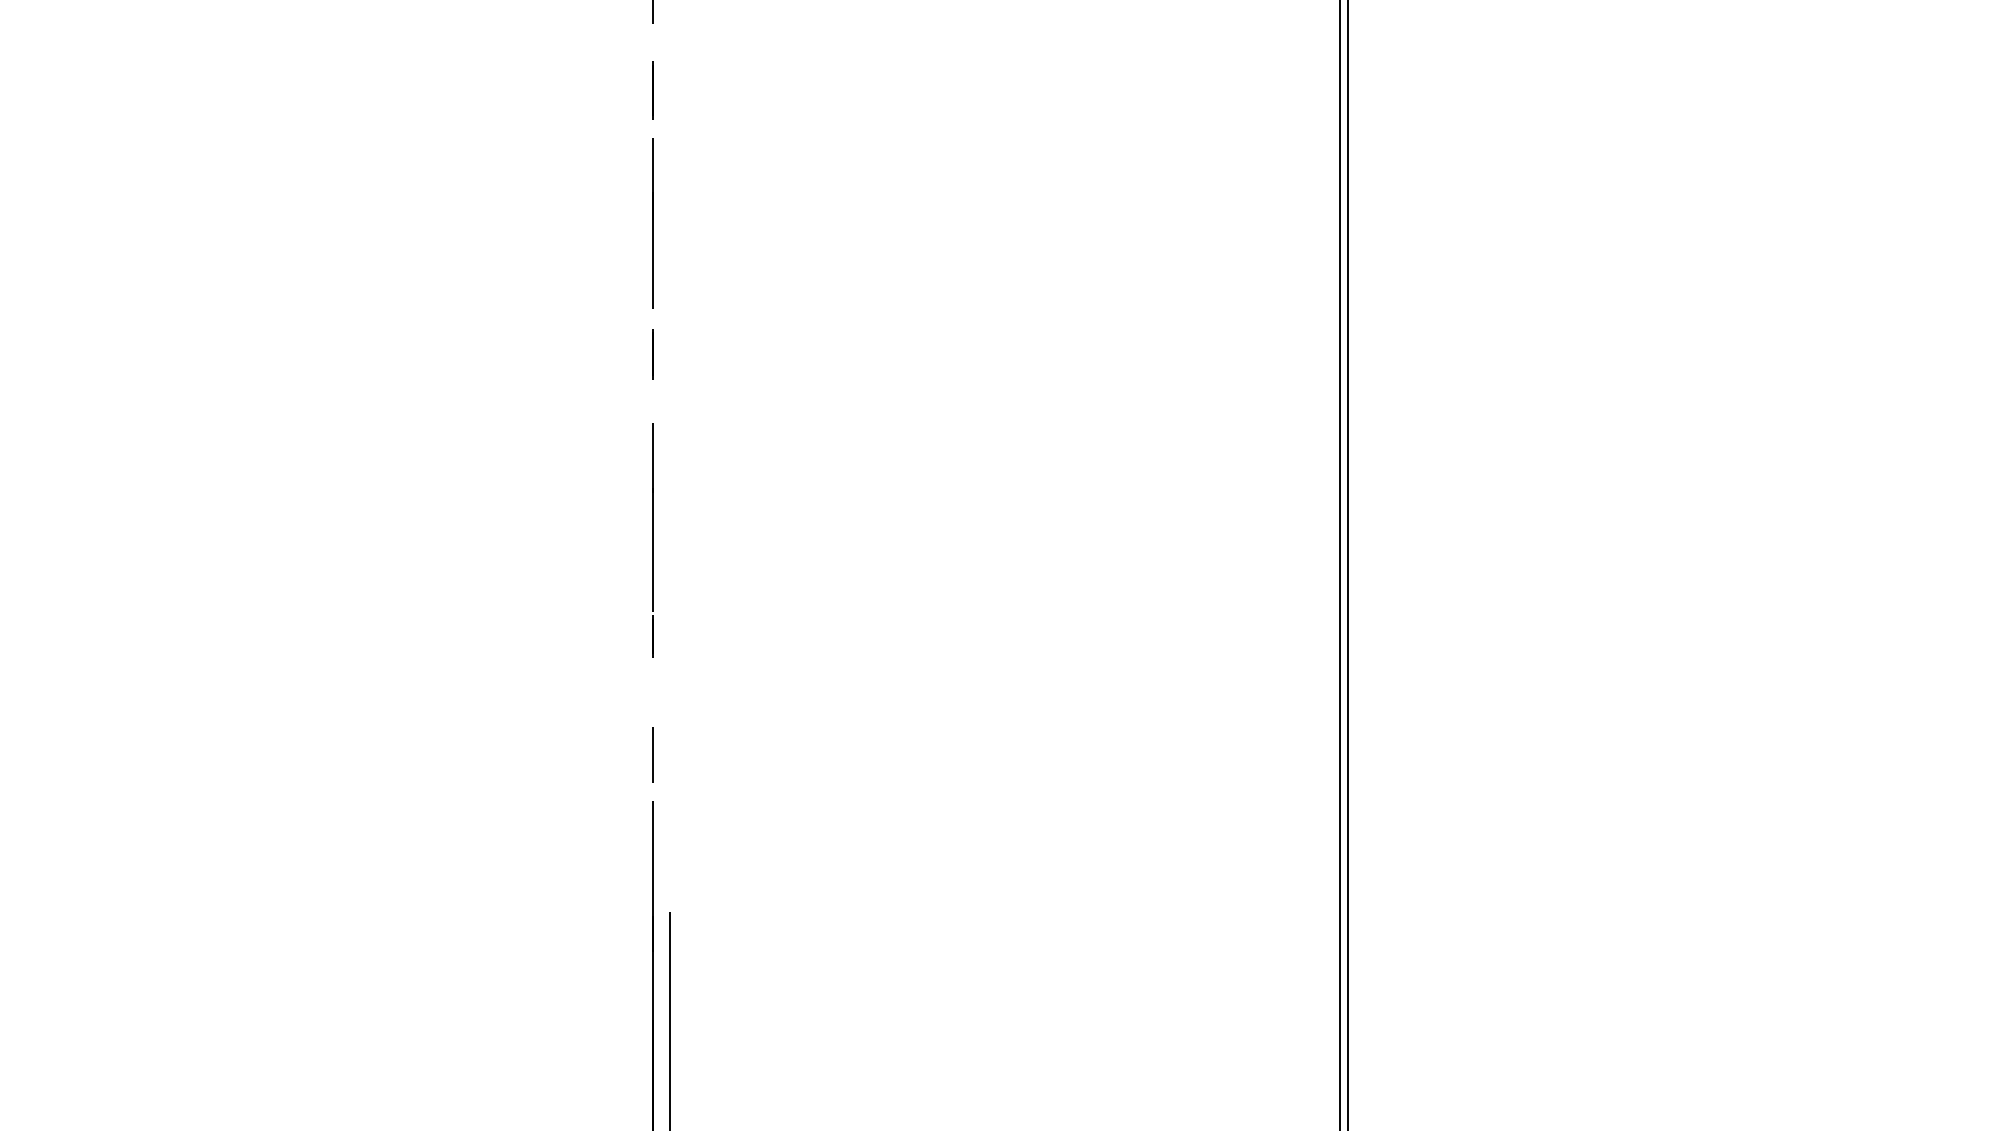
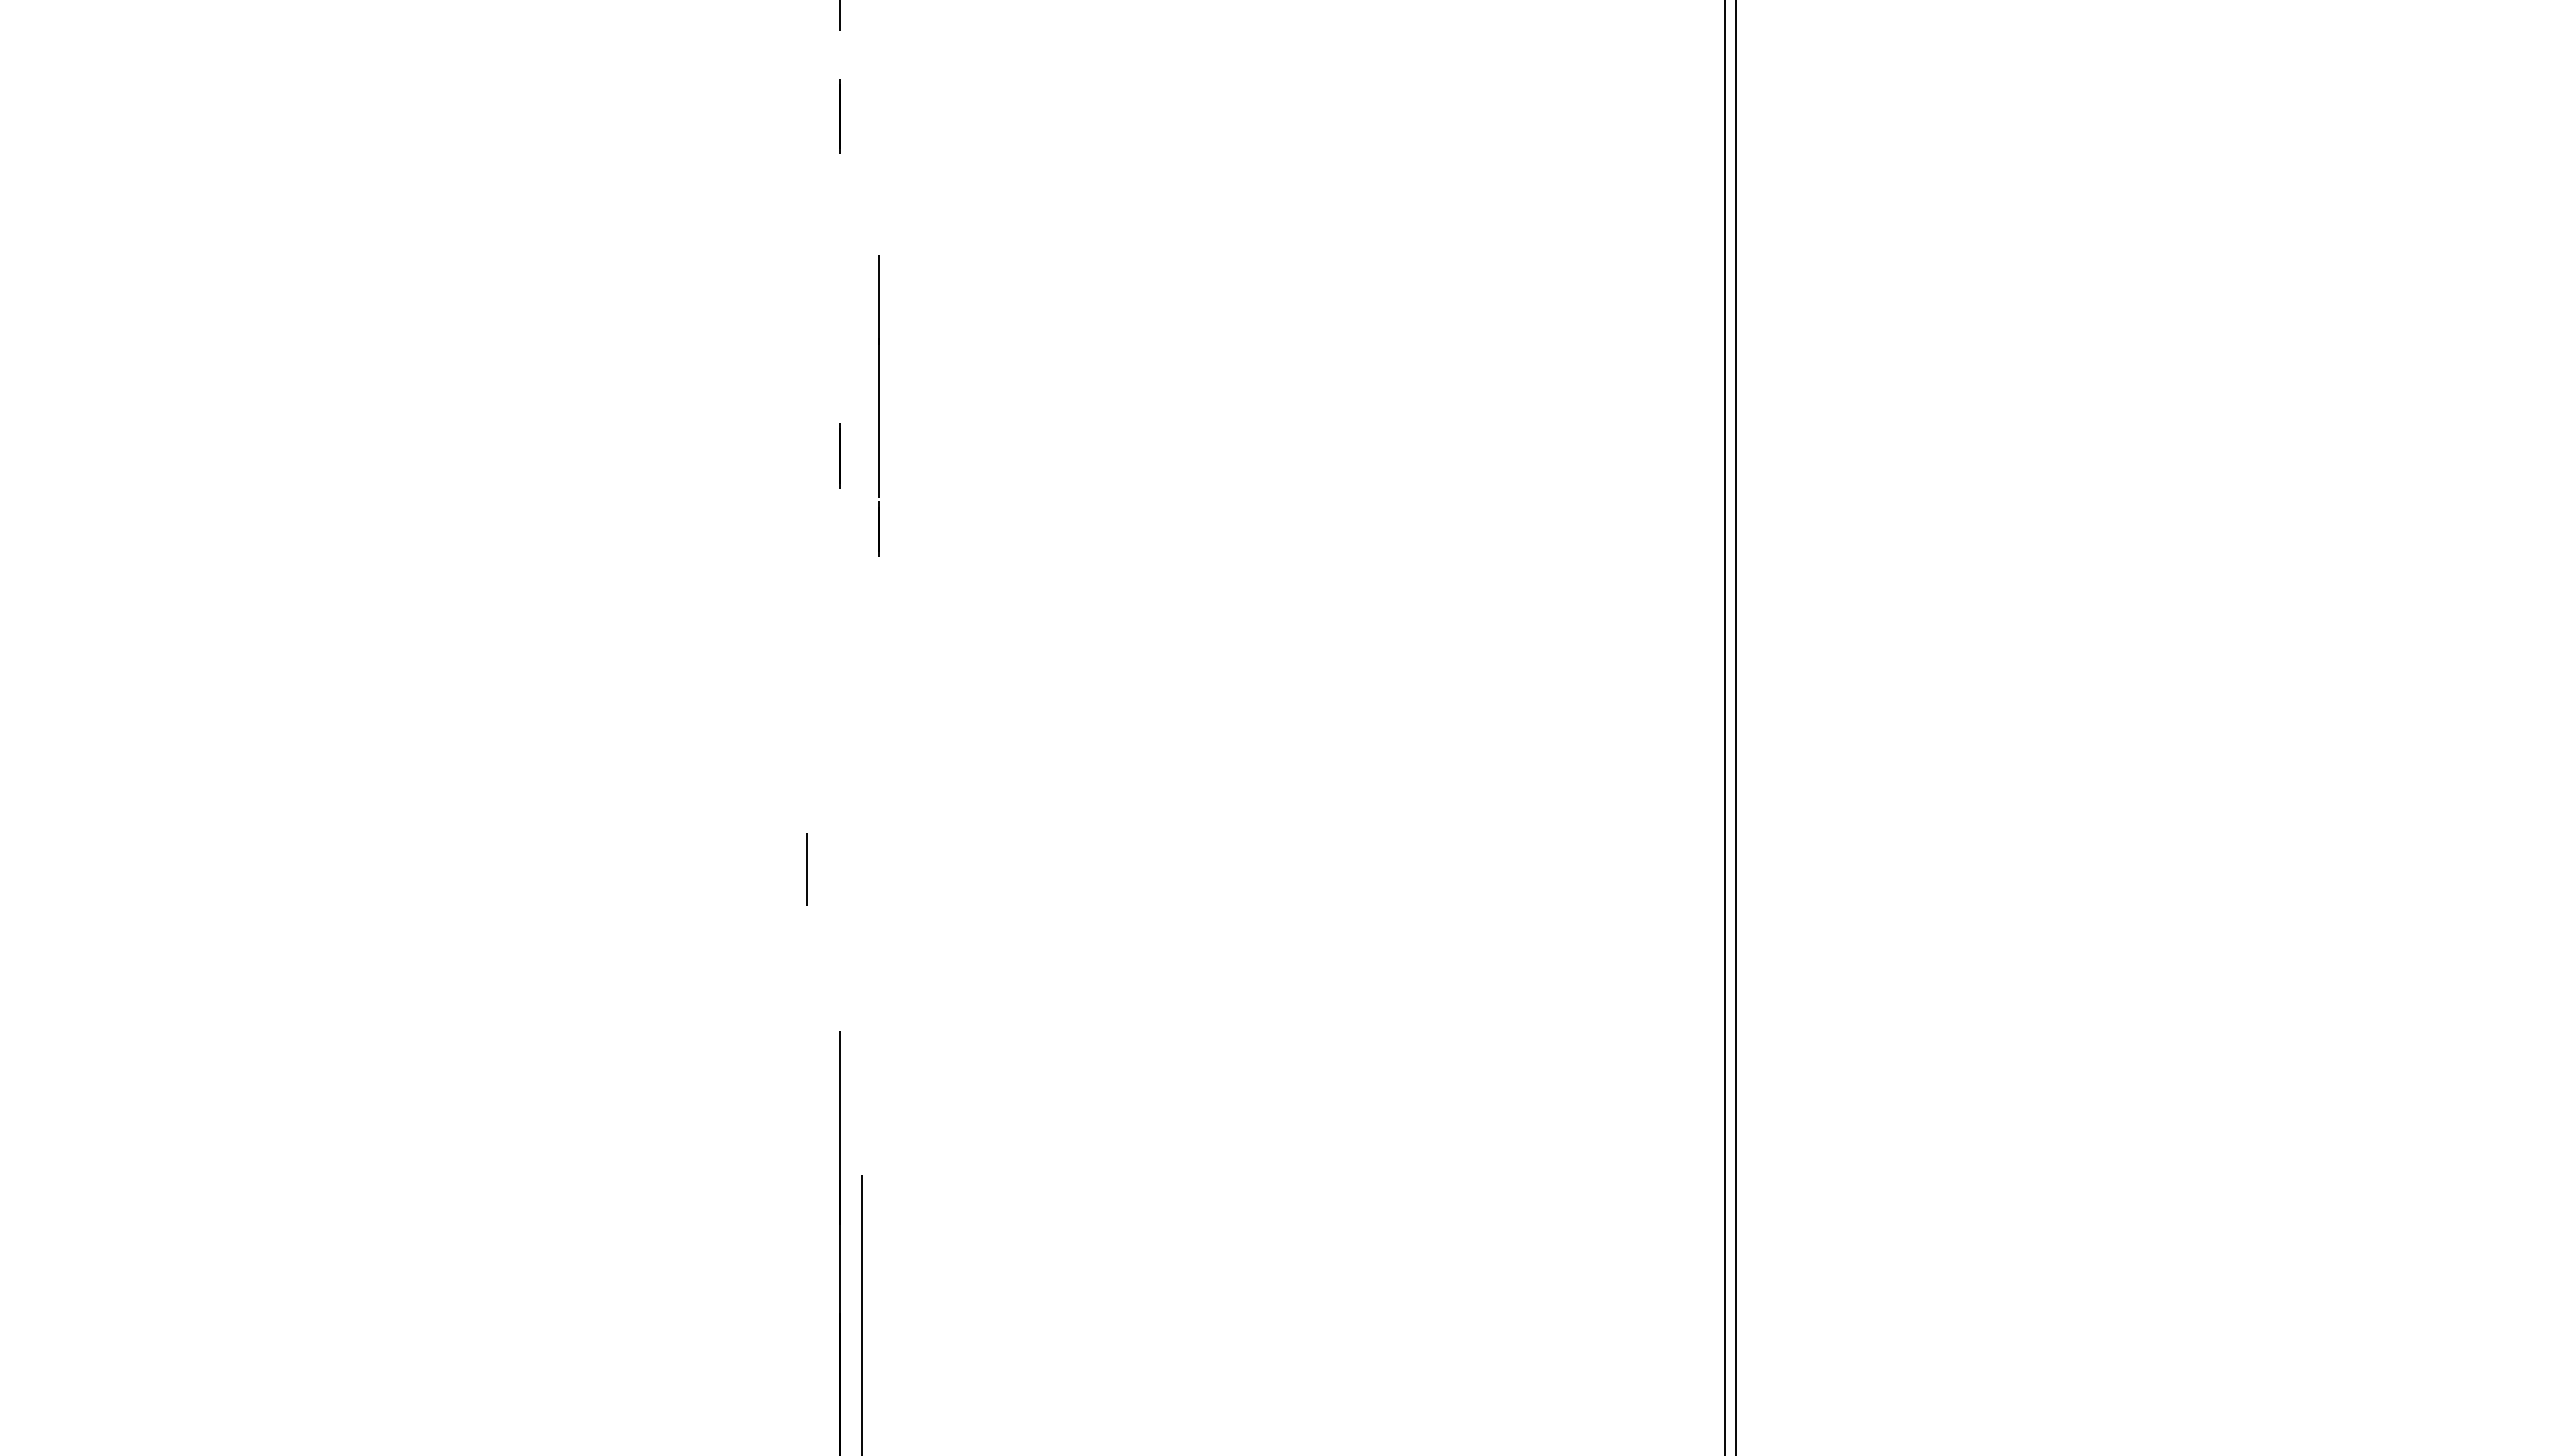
line: (652, 222) -> (839, 286), removed
line: (652, 540) -> (878, 405), moved
line: (652, 755) -> (806, 869), moved

